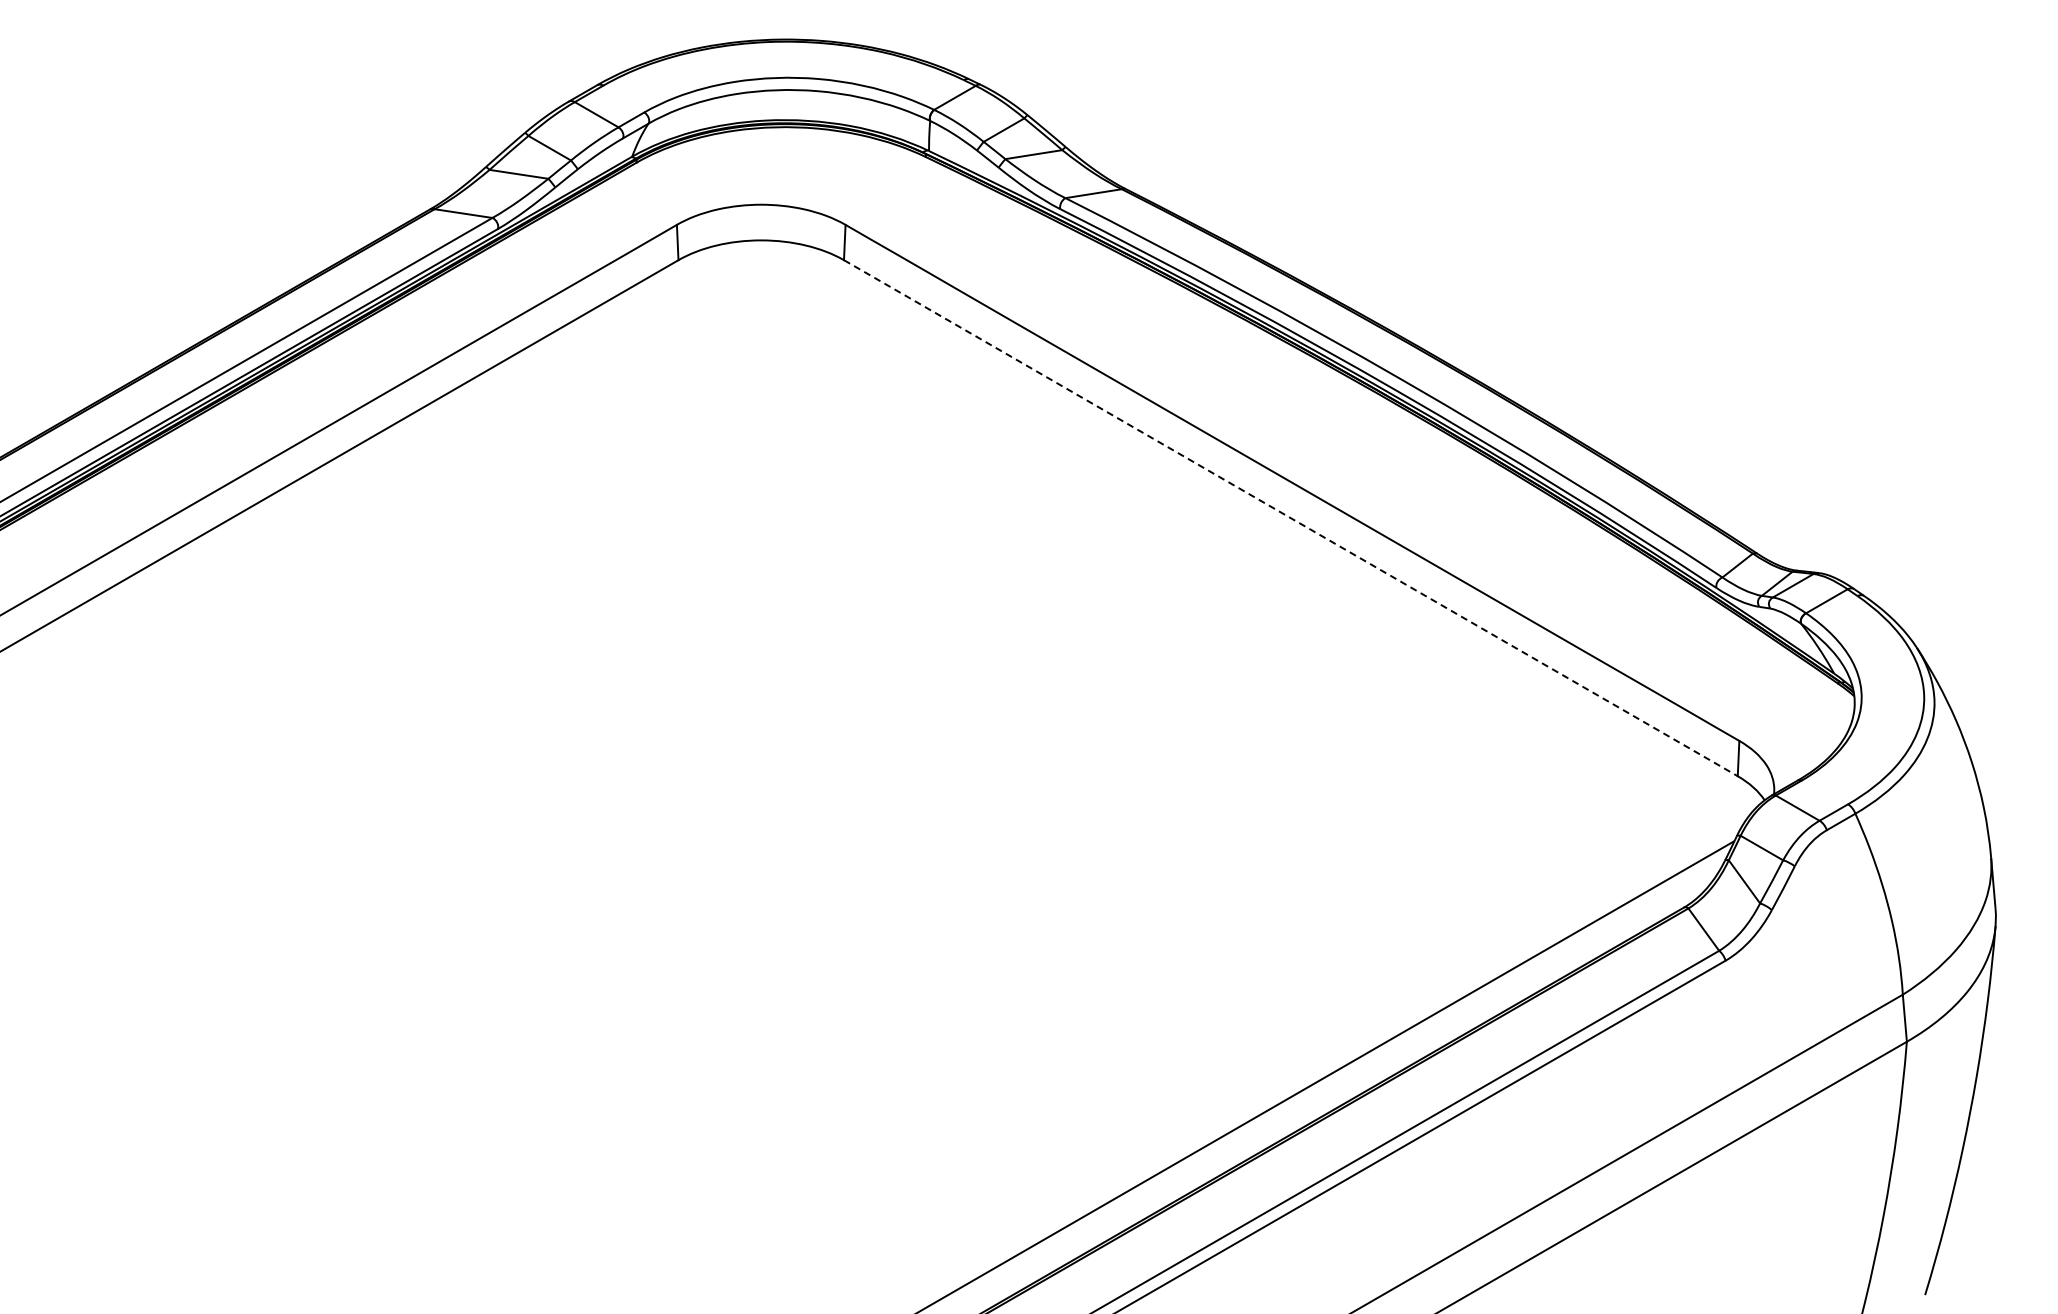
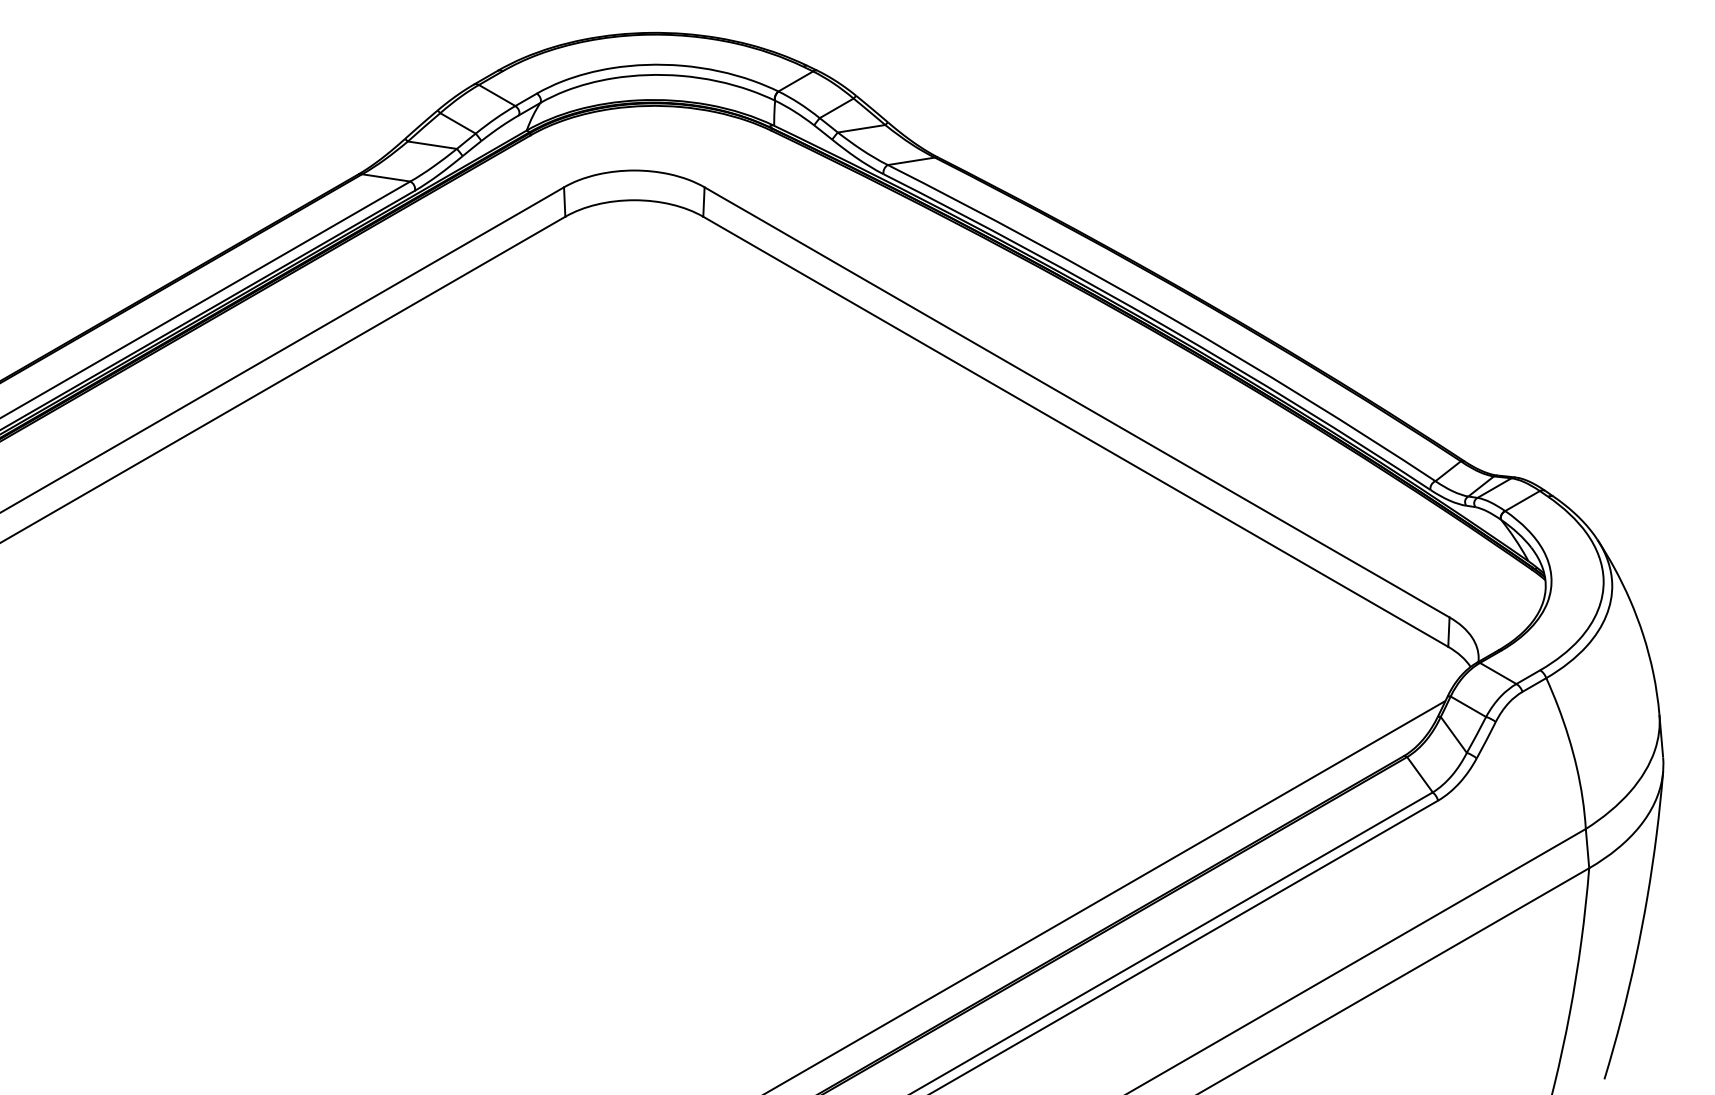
line: (1291, 518) -> (1076, 432), dashed -> solid

